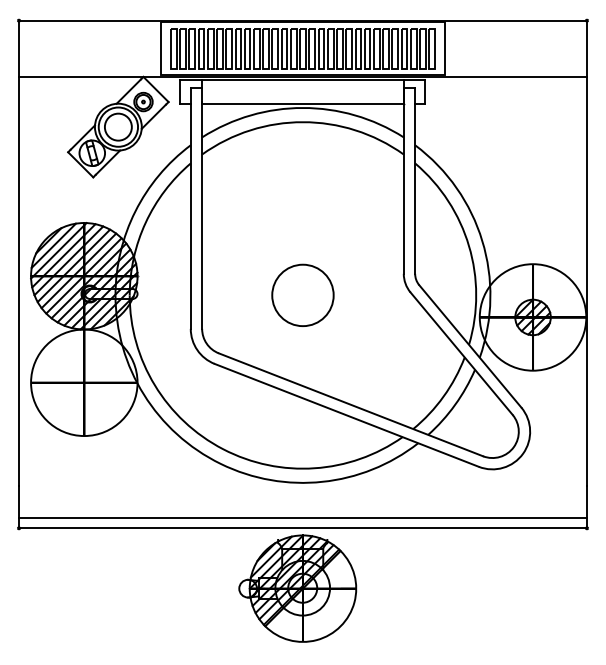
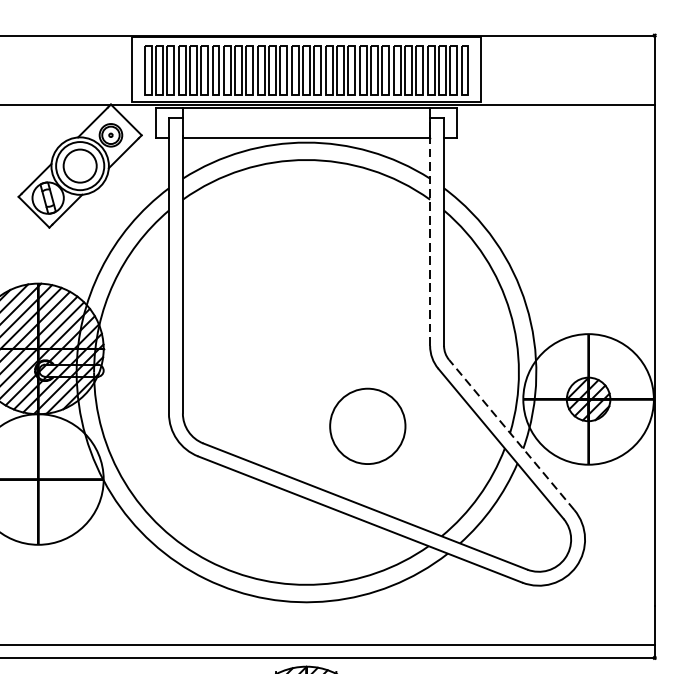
line: (403, 180) -> (429, 231), solid -> dashed
circle: (302, 294) -> (367, 425), moved
line: (470, 346) -> (511, 435), solid -> dashed

